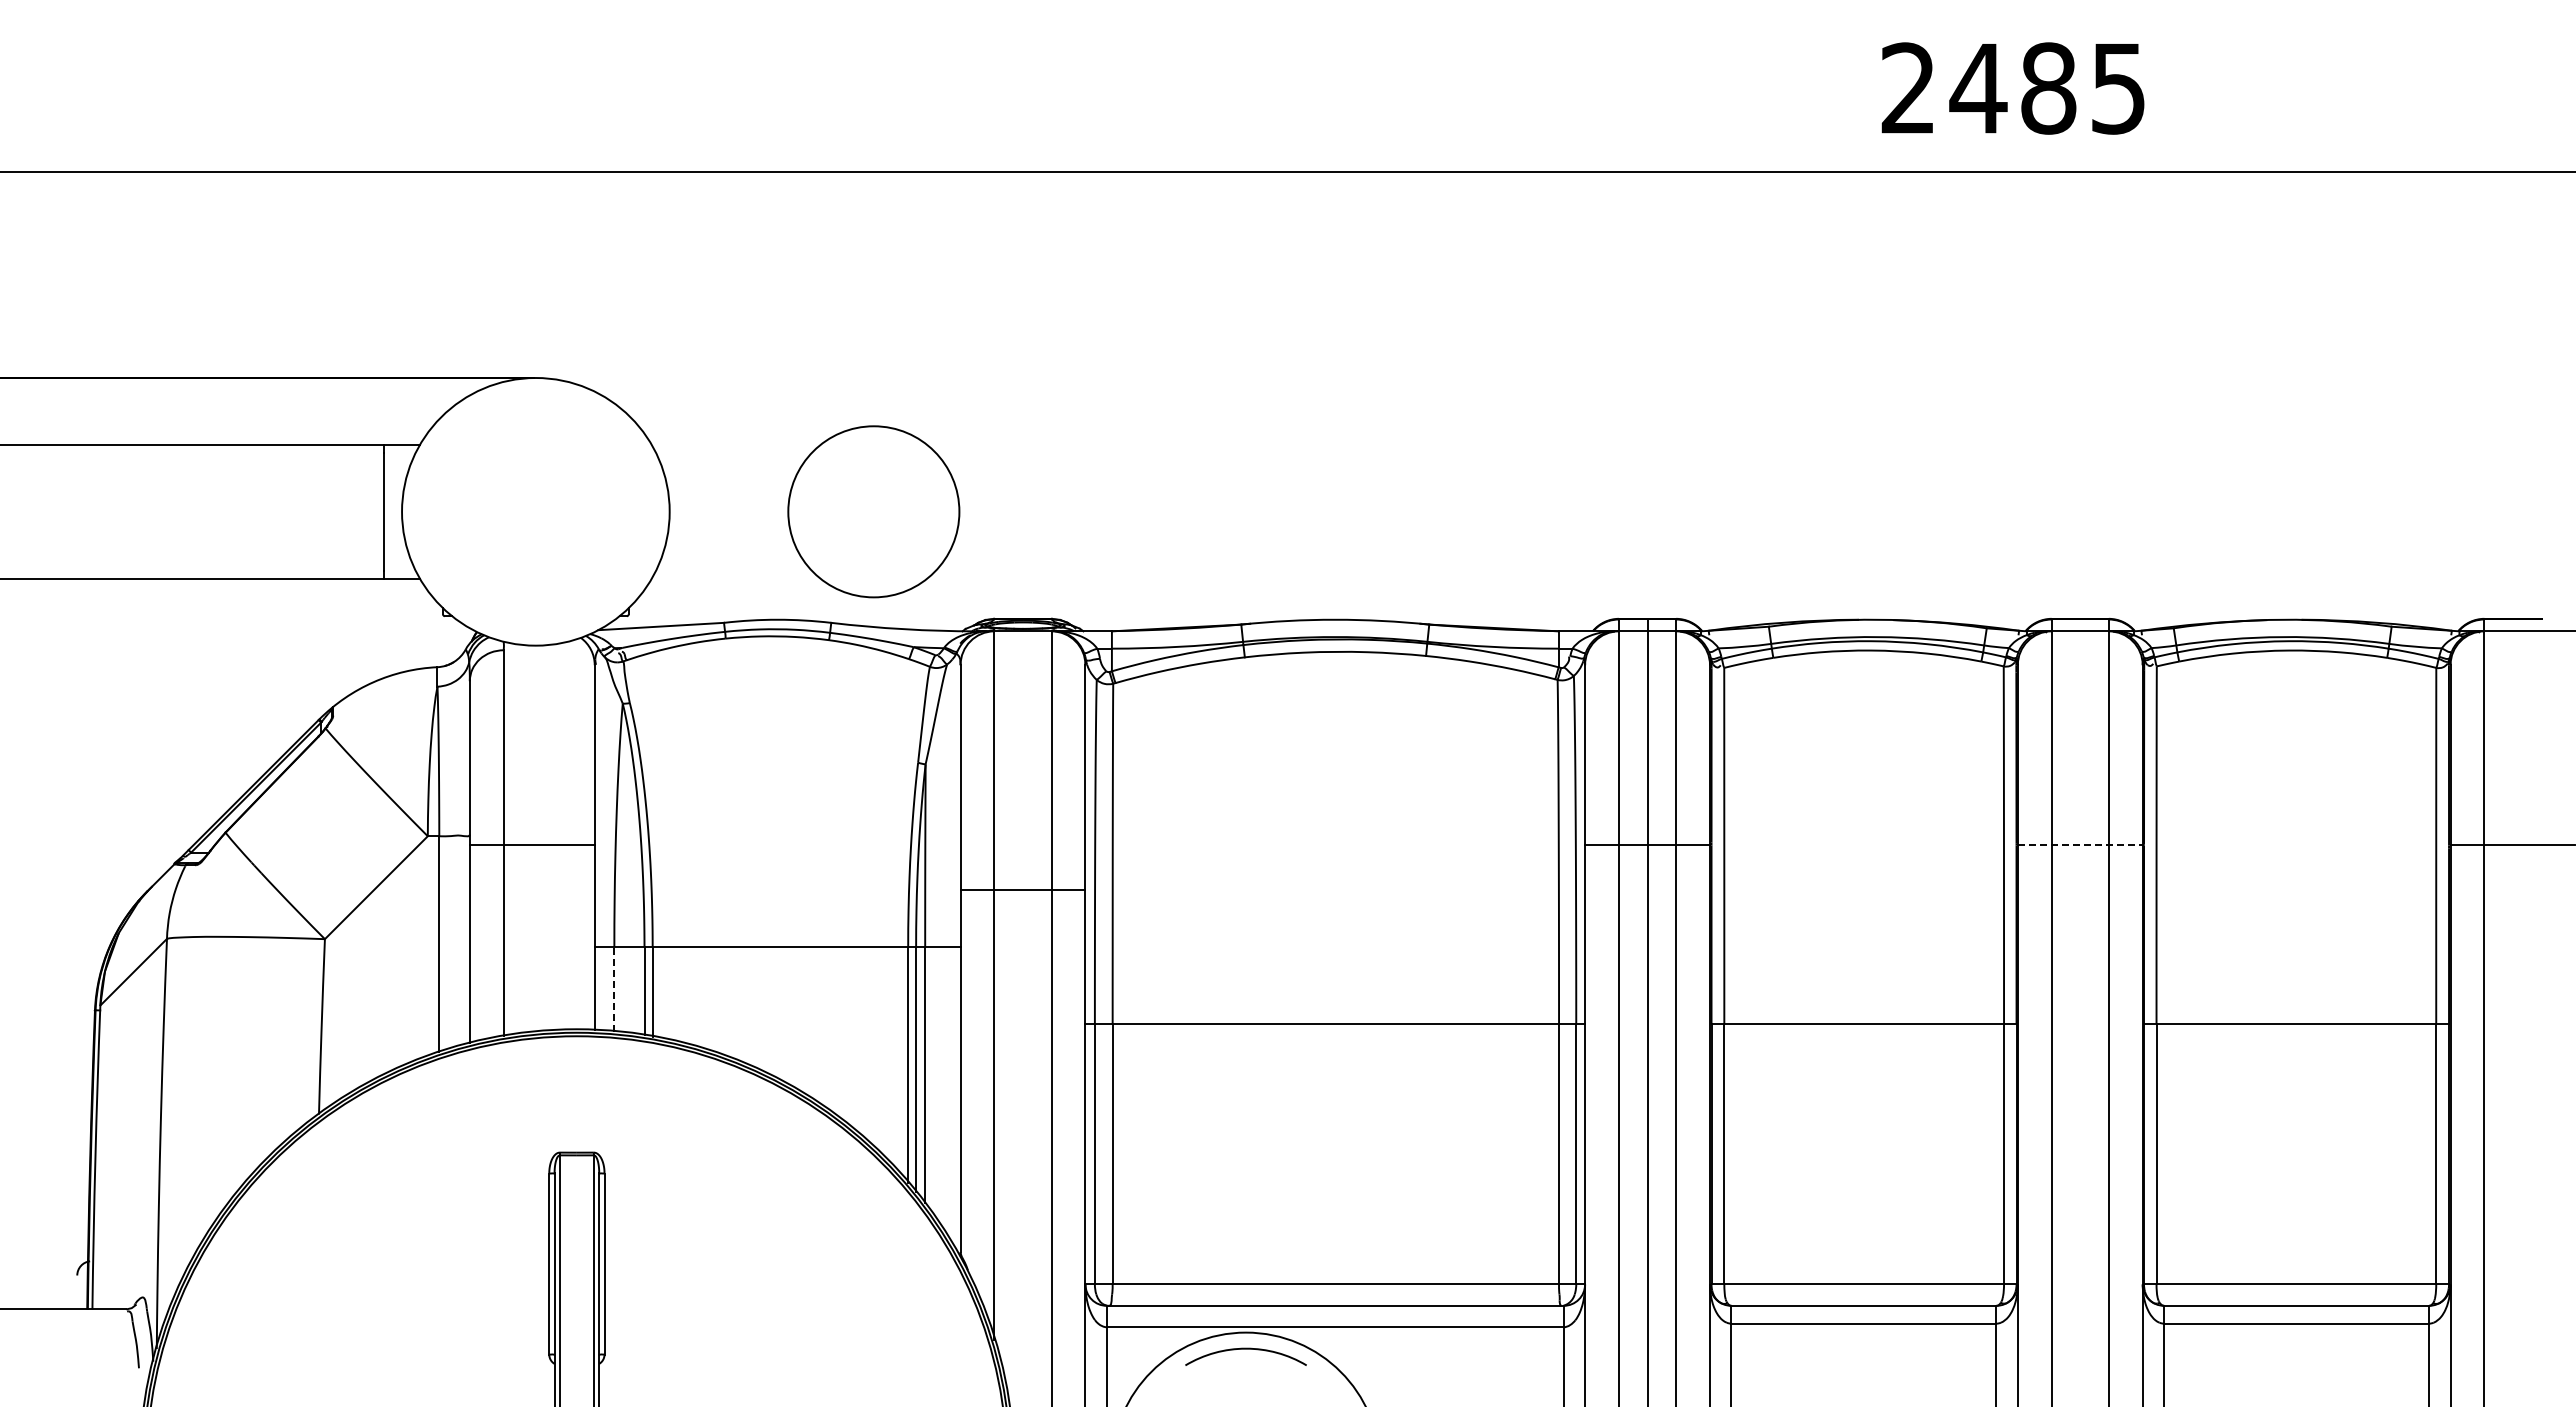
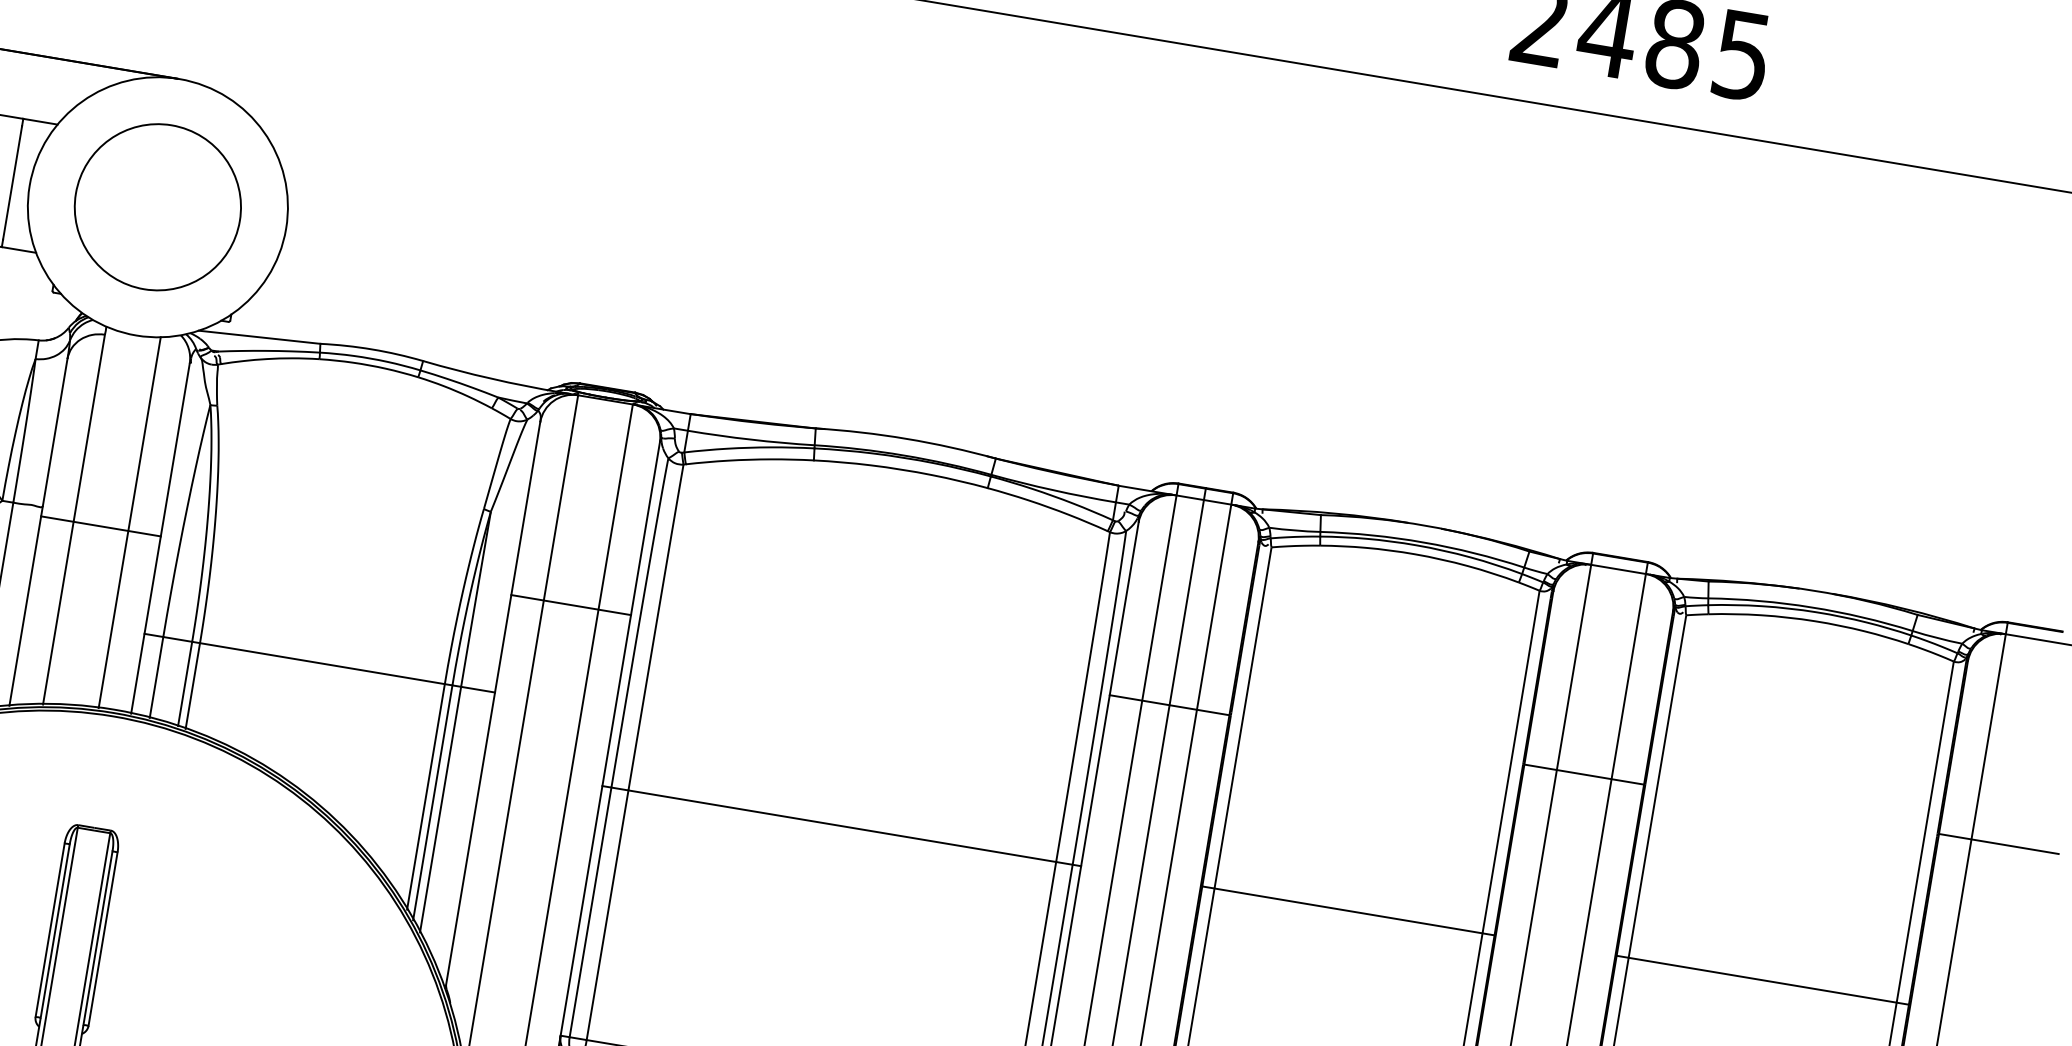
circle: (873, 511) -> (157, 206), moved
line: (560, 836) -> (129, 522), added
line: (2080, 845) -> (1584, 774), dashed -> solid
line: (1022, 890) -> (570, 605), moved
line: (614, 988) -> (156, 676), dashed -> solid

